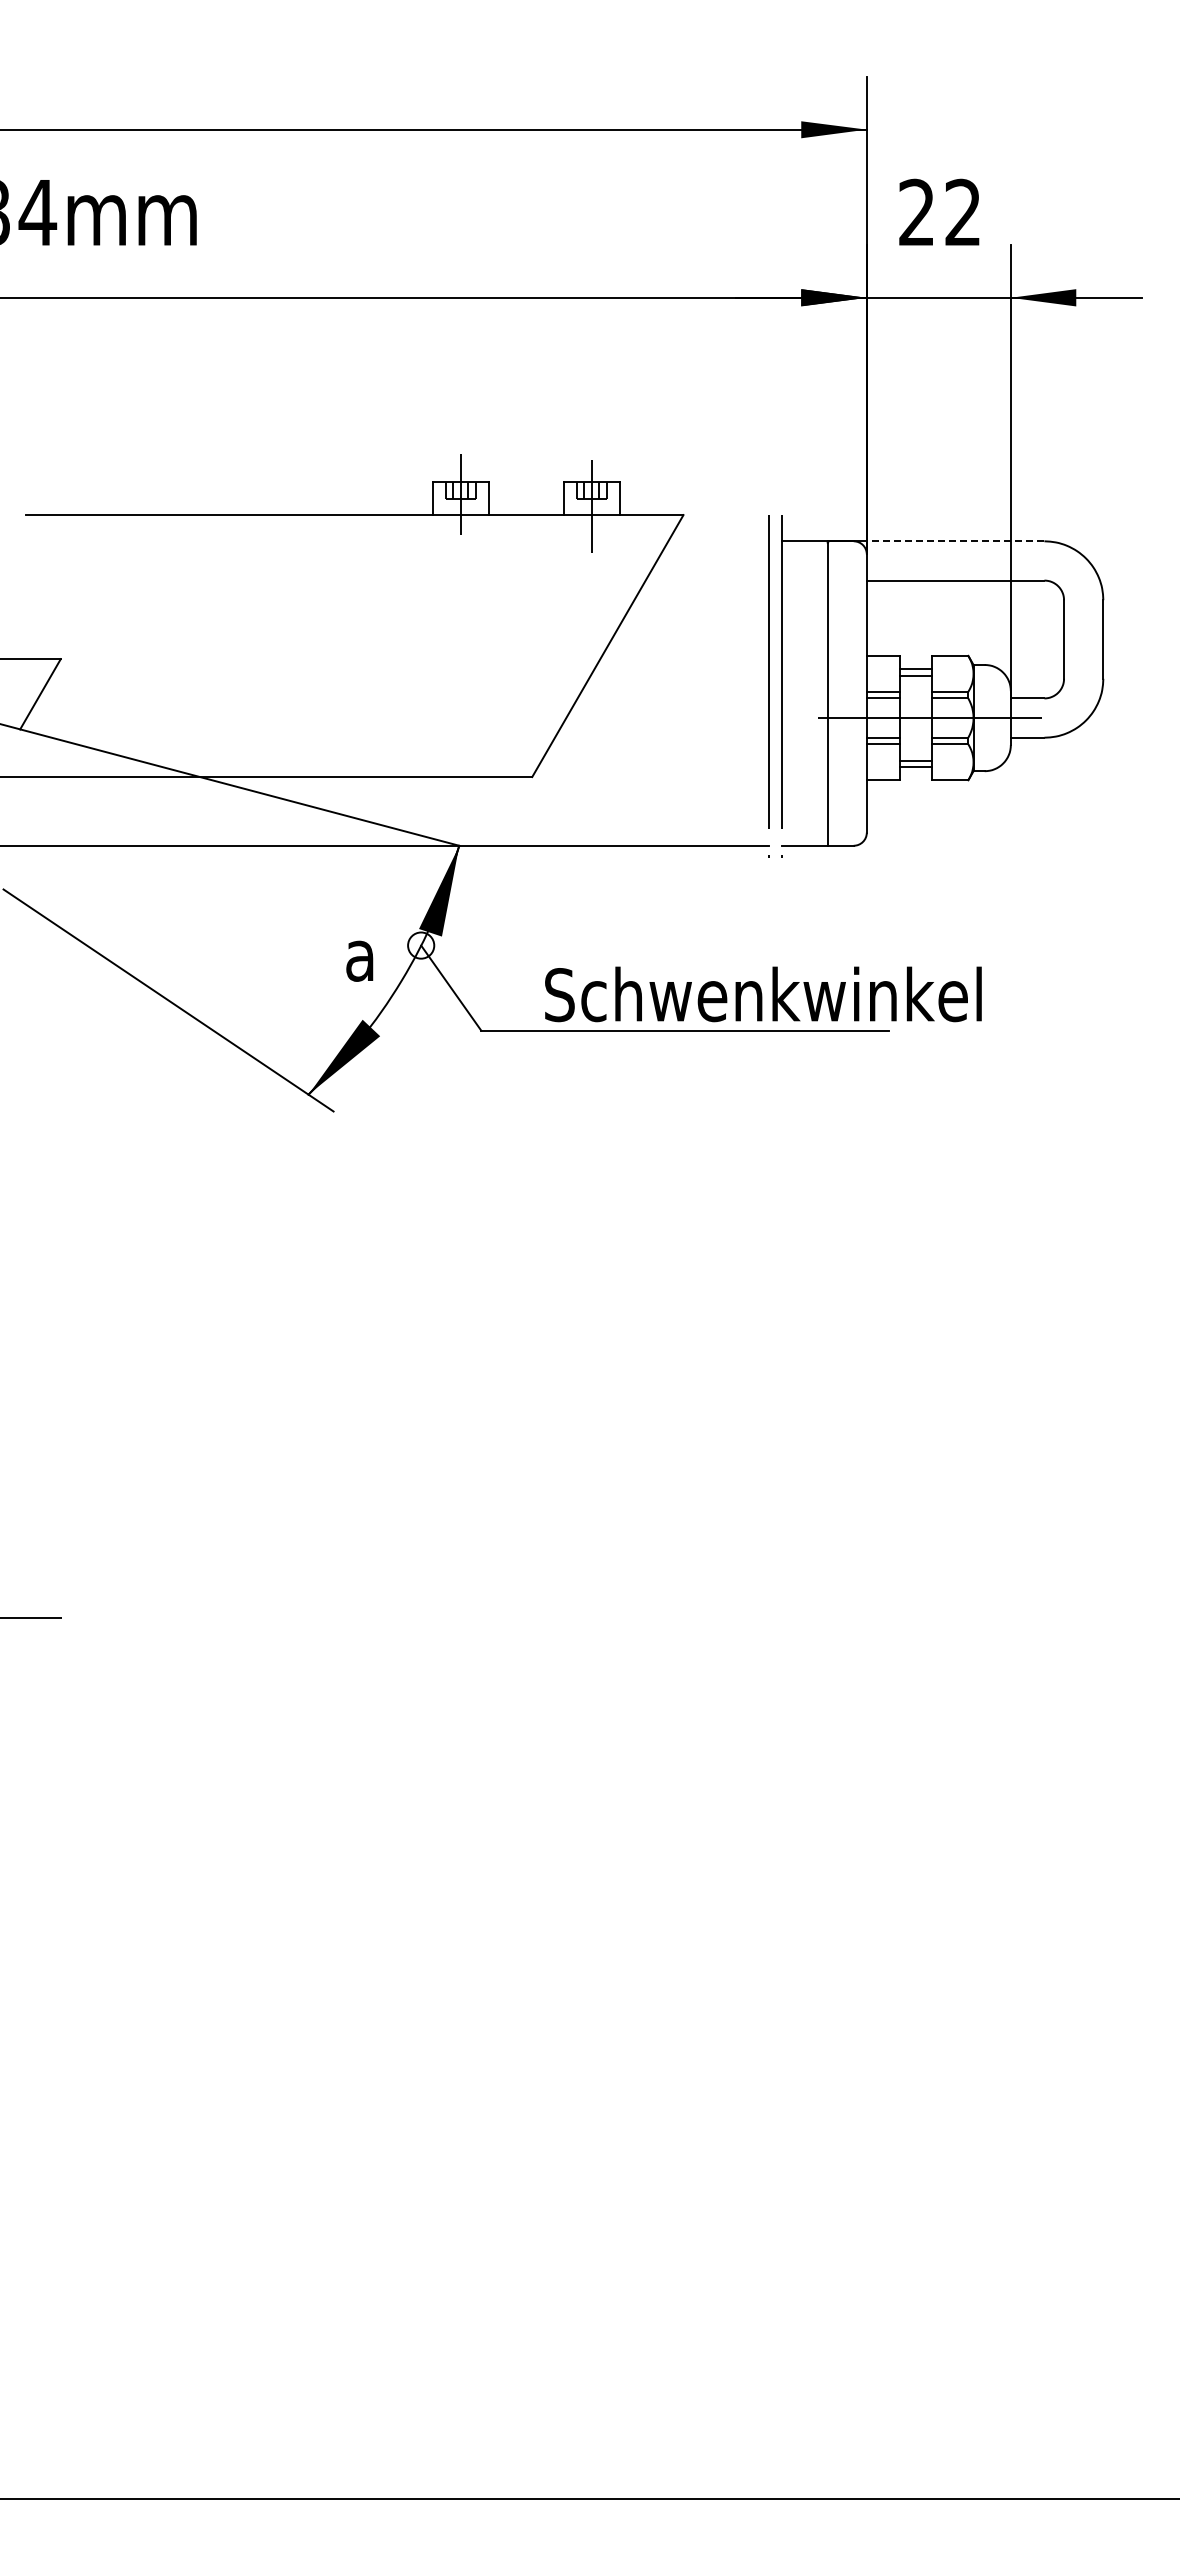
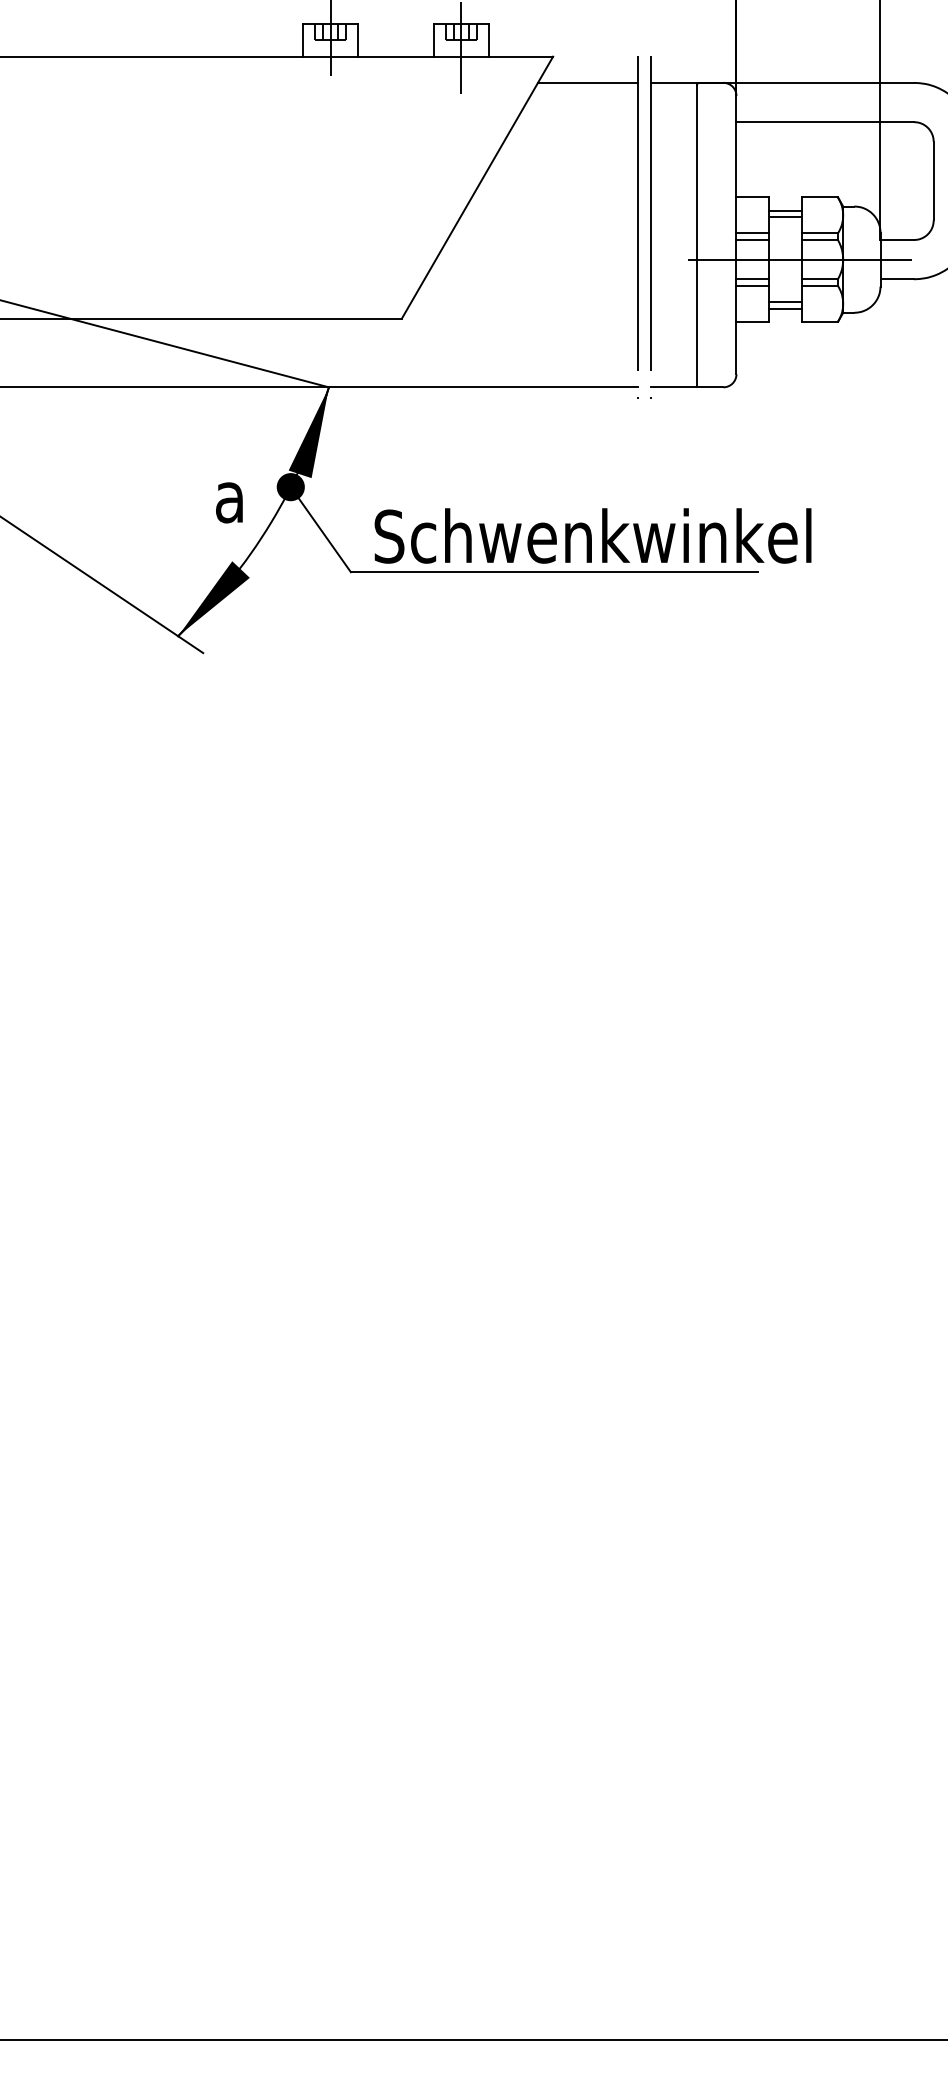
line: (718, 541) -> (588, 83), added
line: (955, 541) -> (825, 83), dashed -> solid
fill: (421, 945) -> (291, 487), added
text: (763, 994) -> (593, 536), moved

